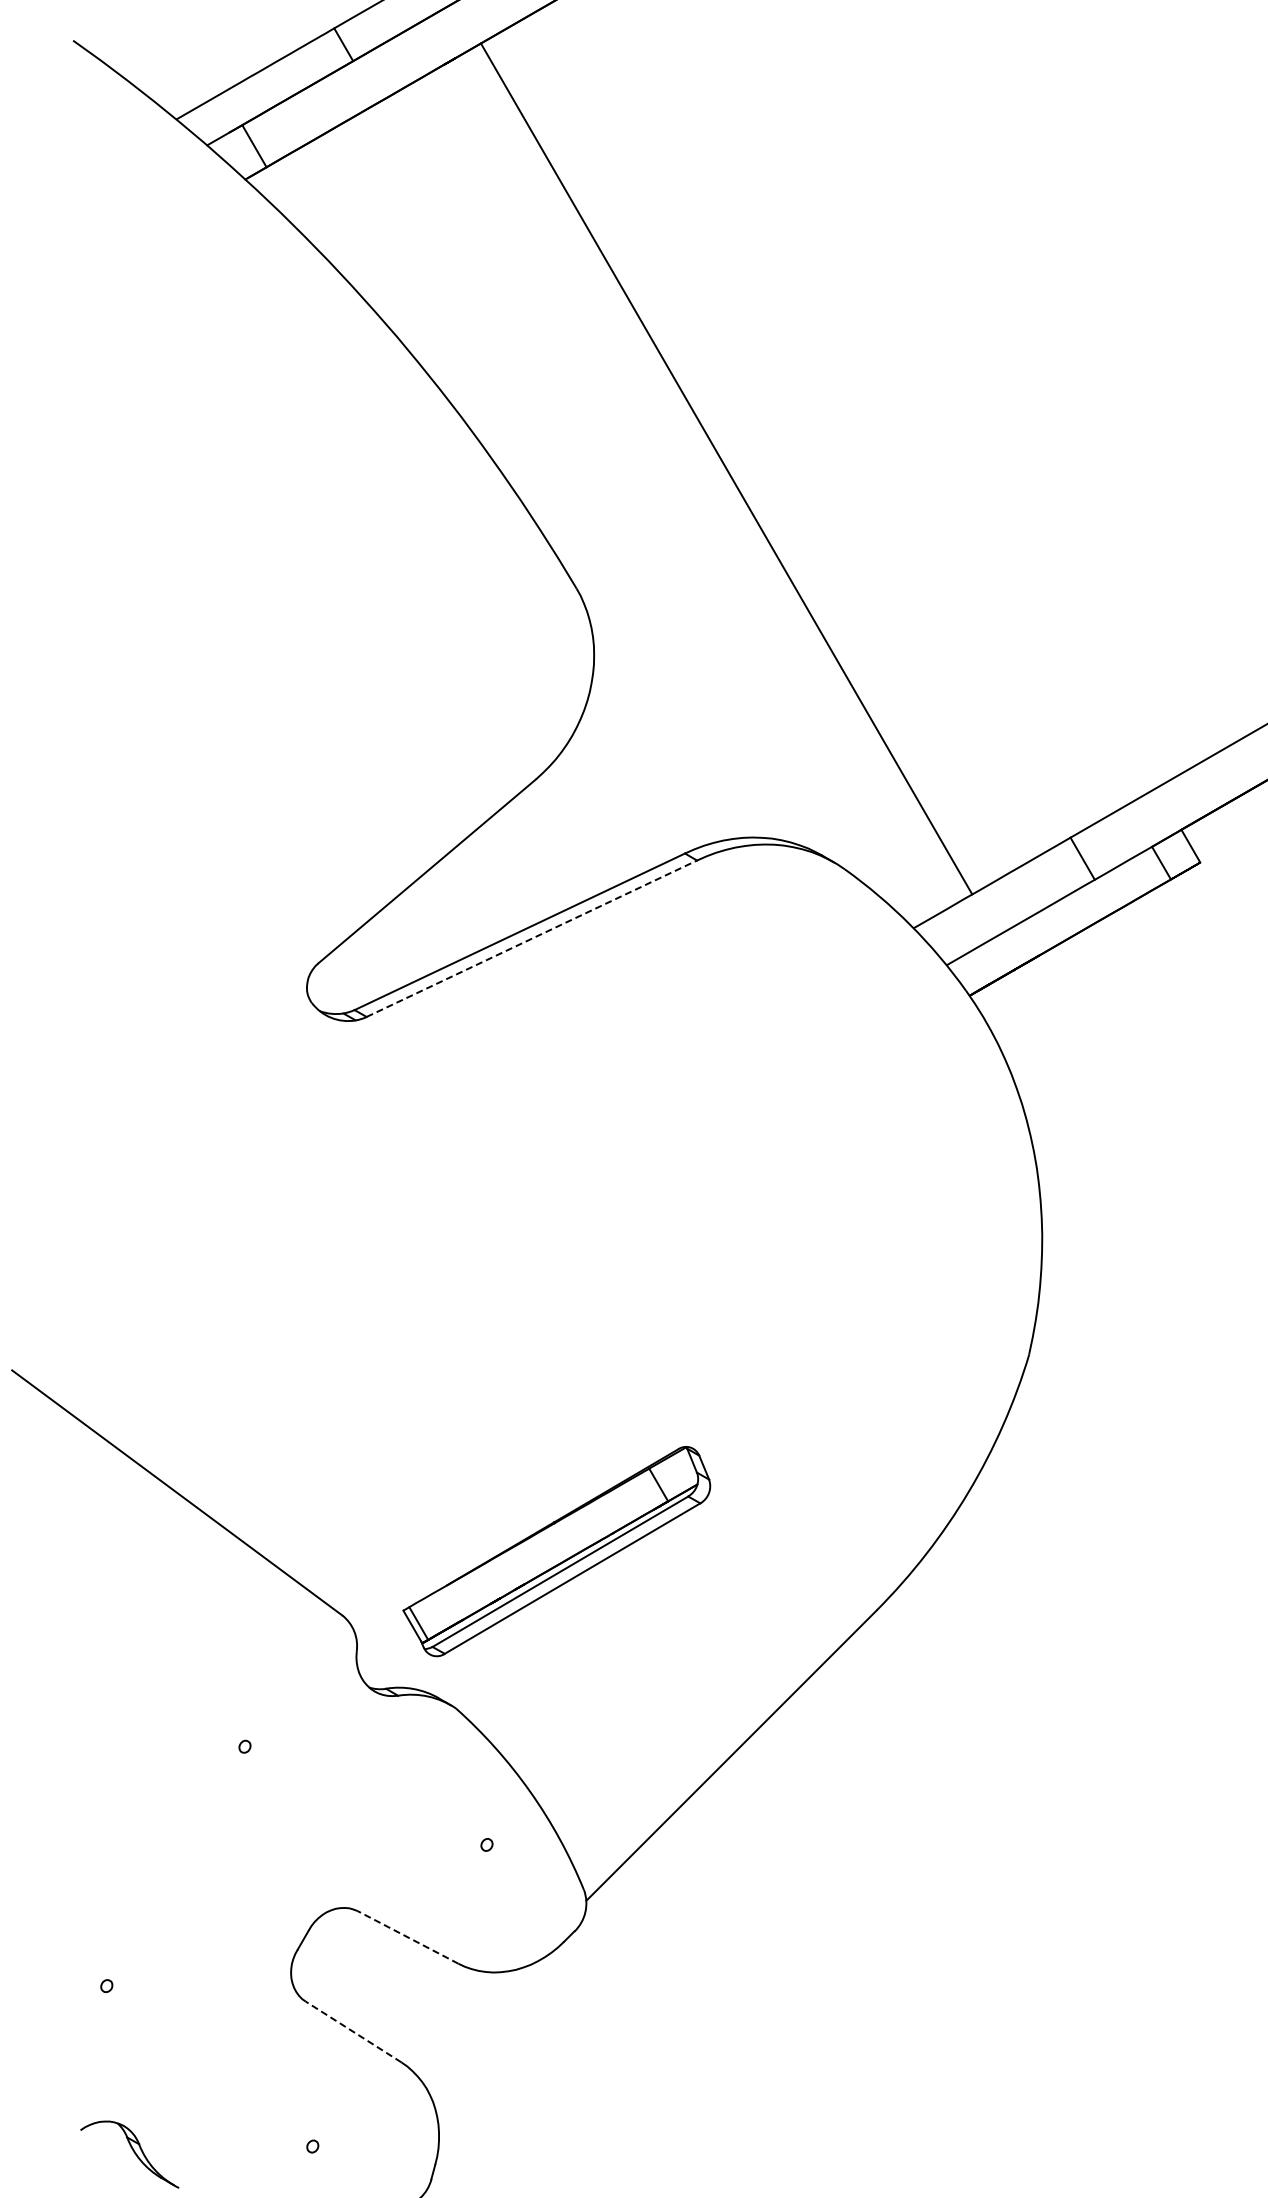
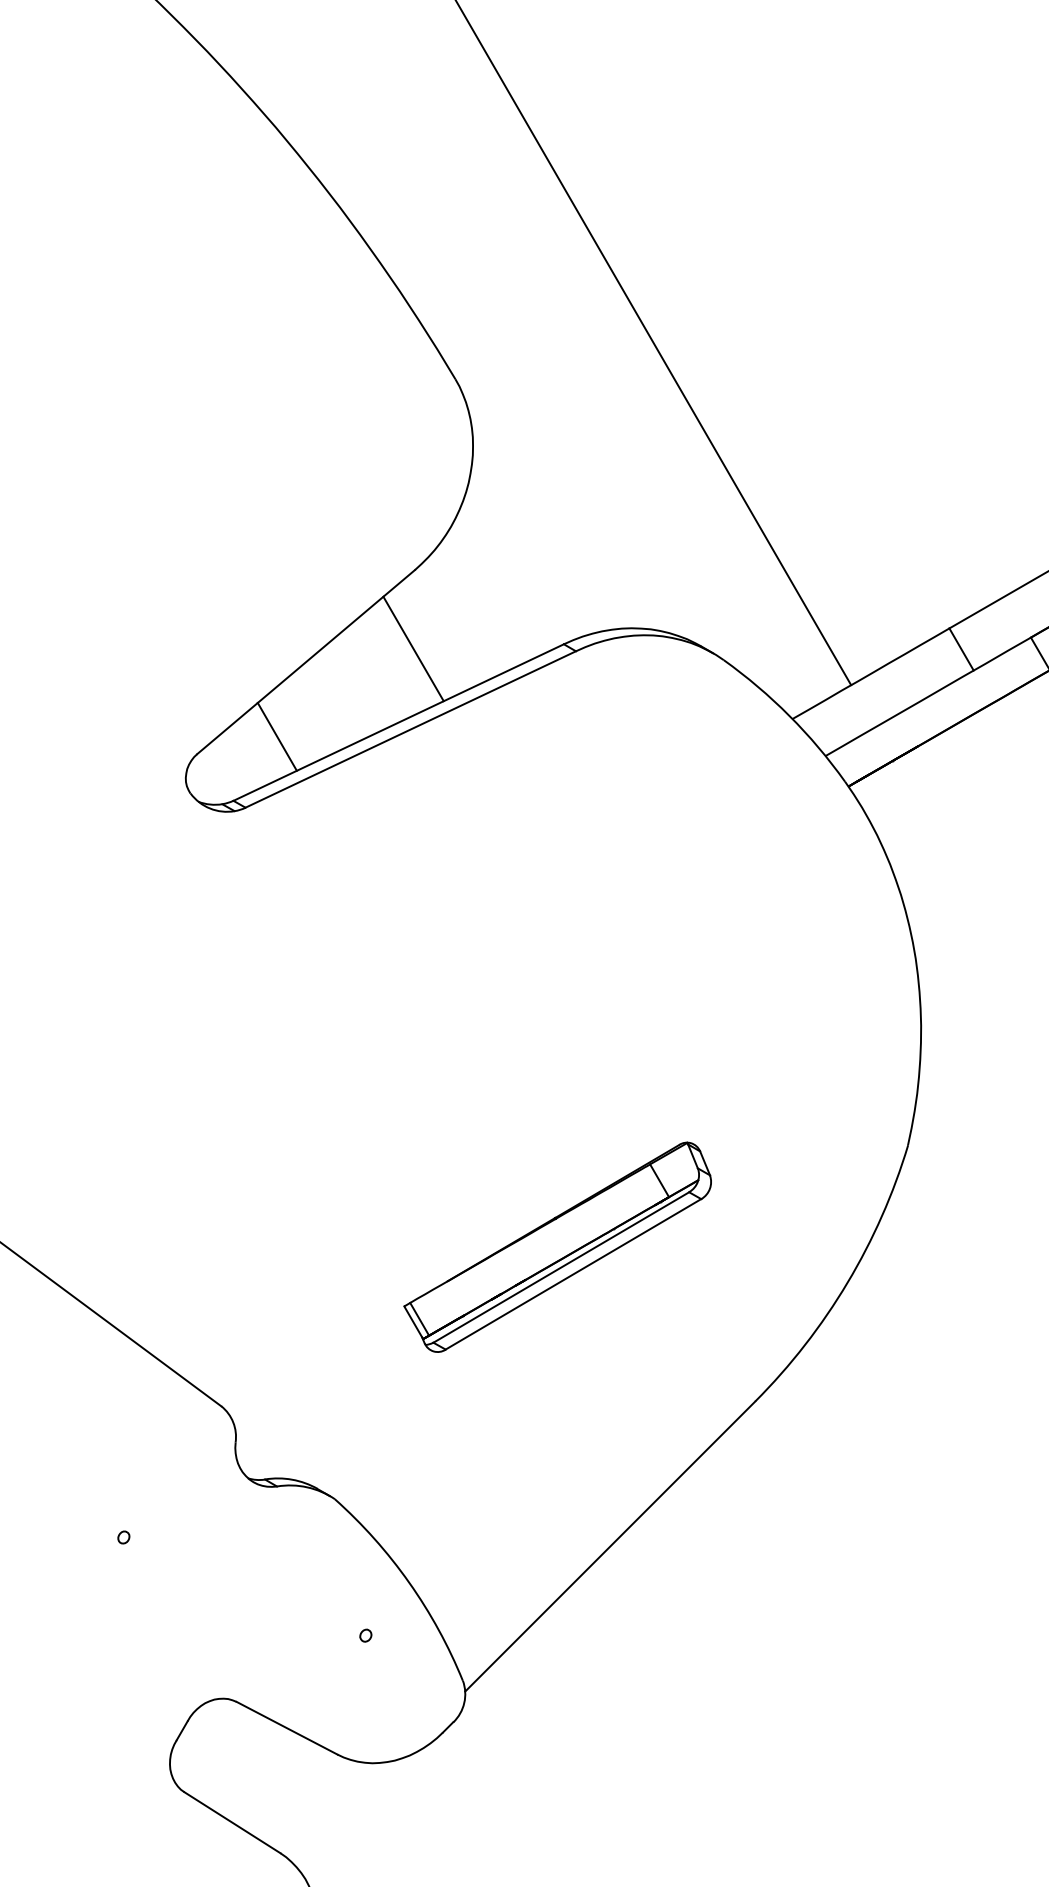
line: (534, 858) -> (413, 649), added
line: (531, 938) -> (410, 729), dashed -> solid
line: (397, 946) -> (276, 737), added
part: (556, 1551) -> (557, 1247), moved
line: (408, 1937) -> (287, 1728), dashed -> solid
line: (353, 2031) -> (232, 1822), dashed -> solid

